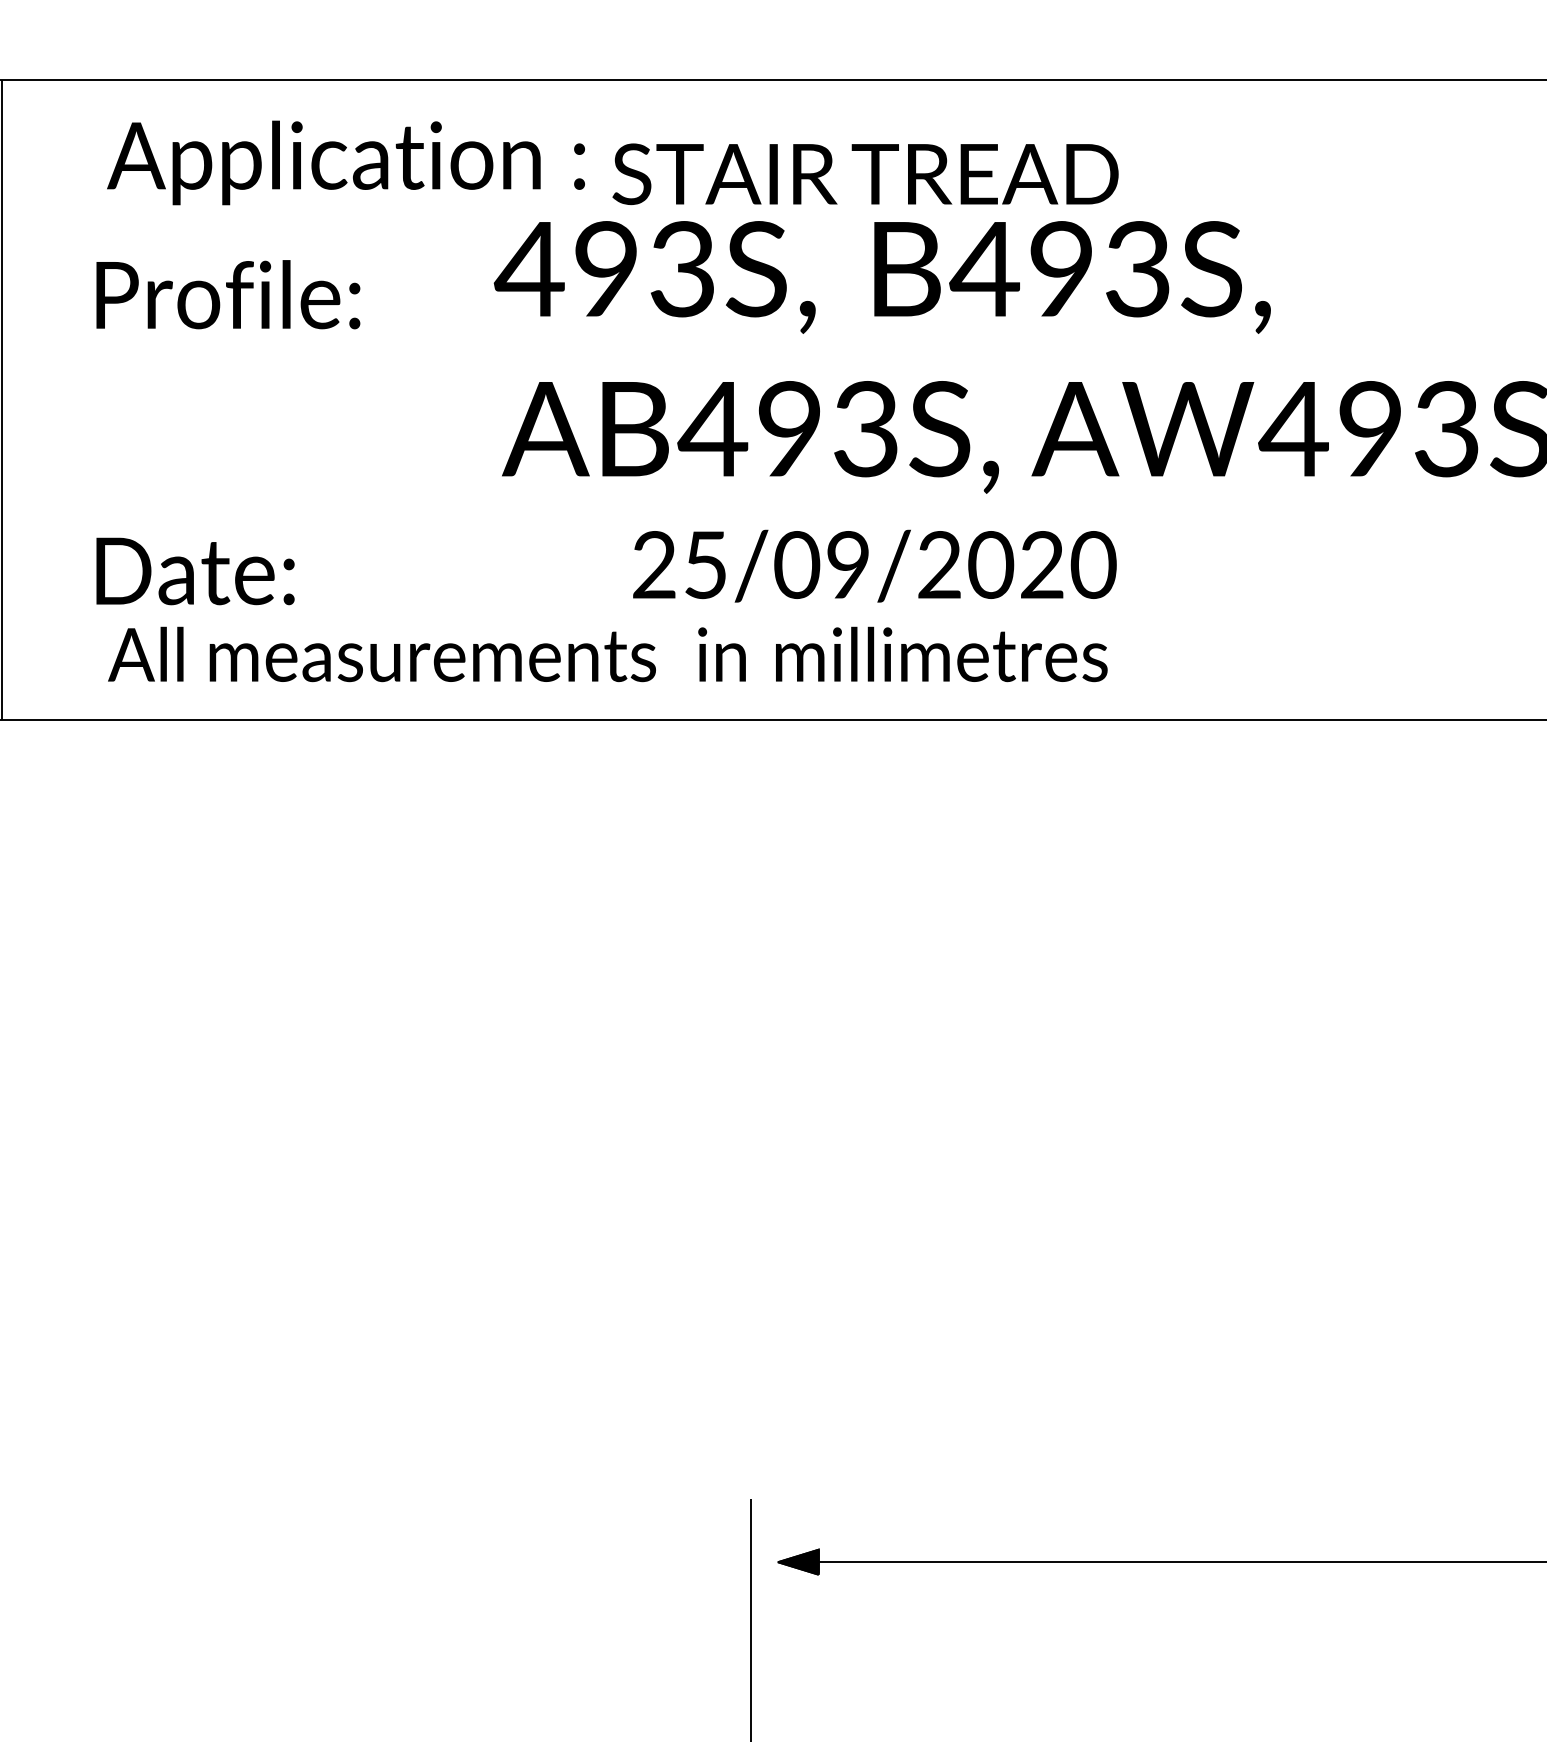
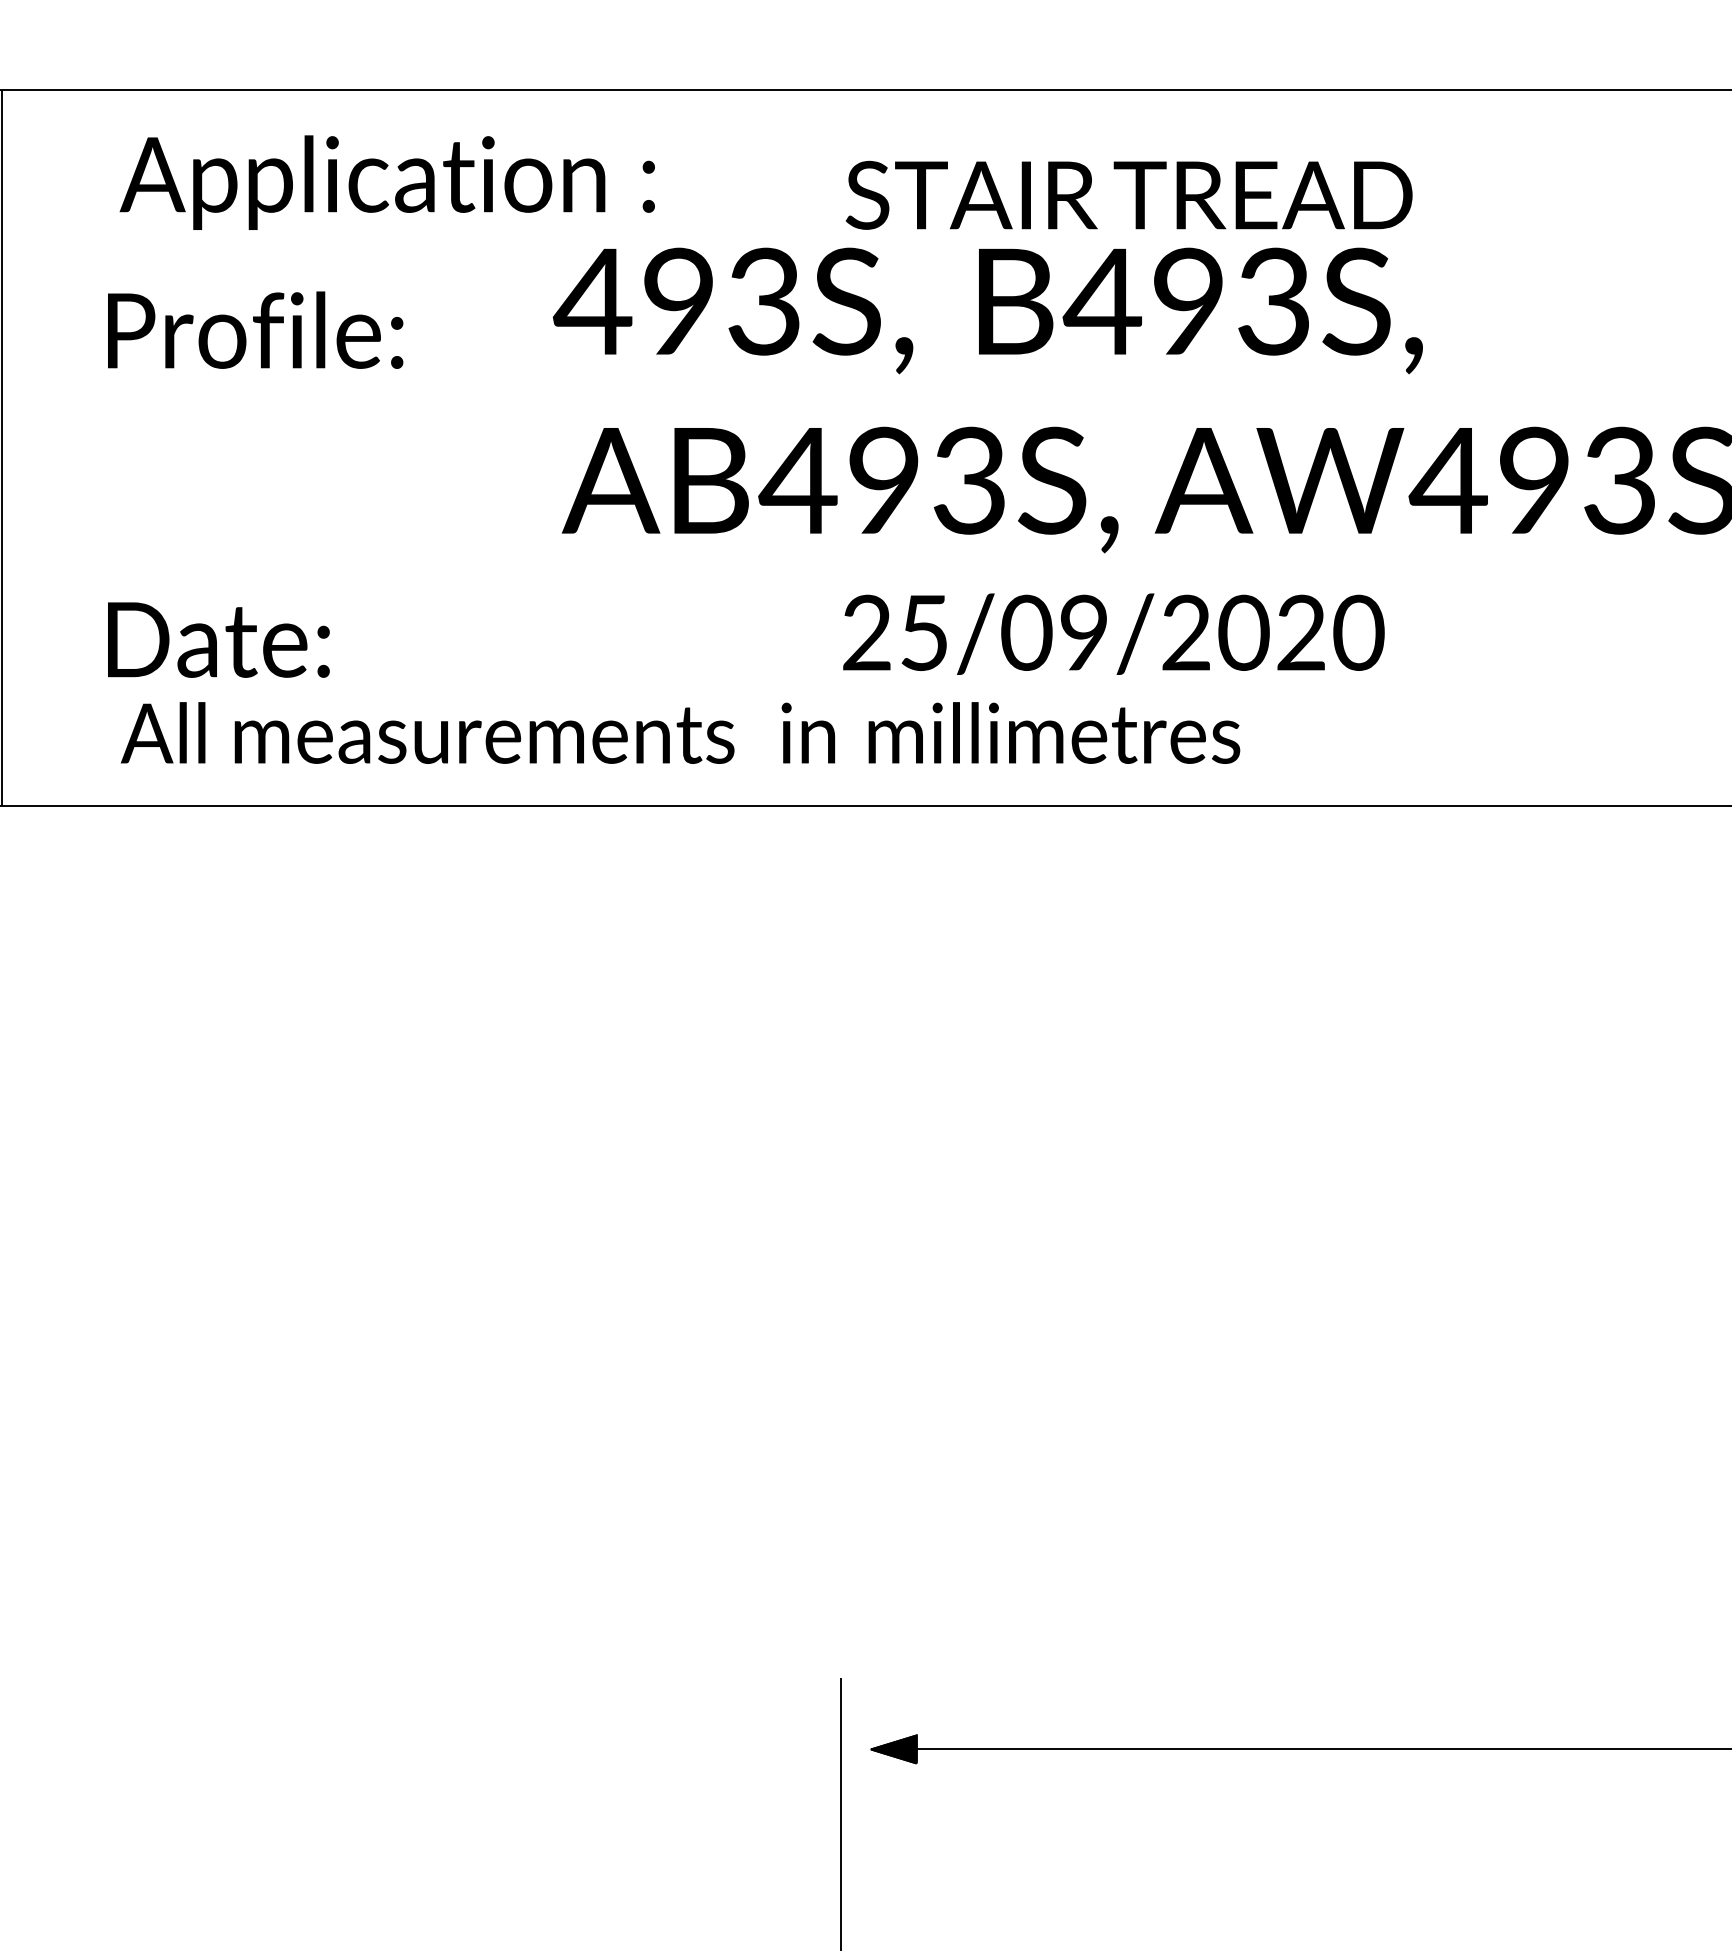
text: (865, 174) -> (1129, 195), moved
text: (874, 565) -> (1113, 633), moved

